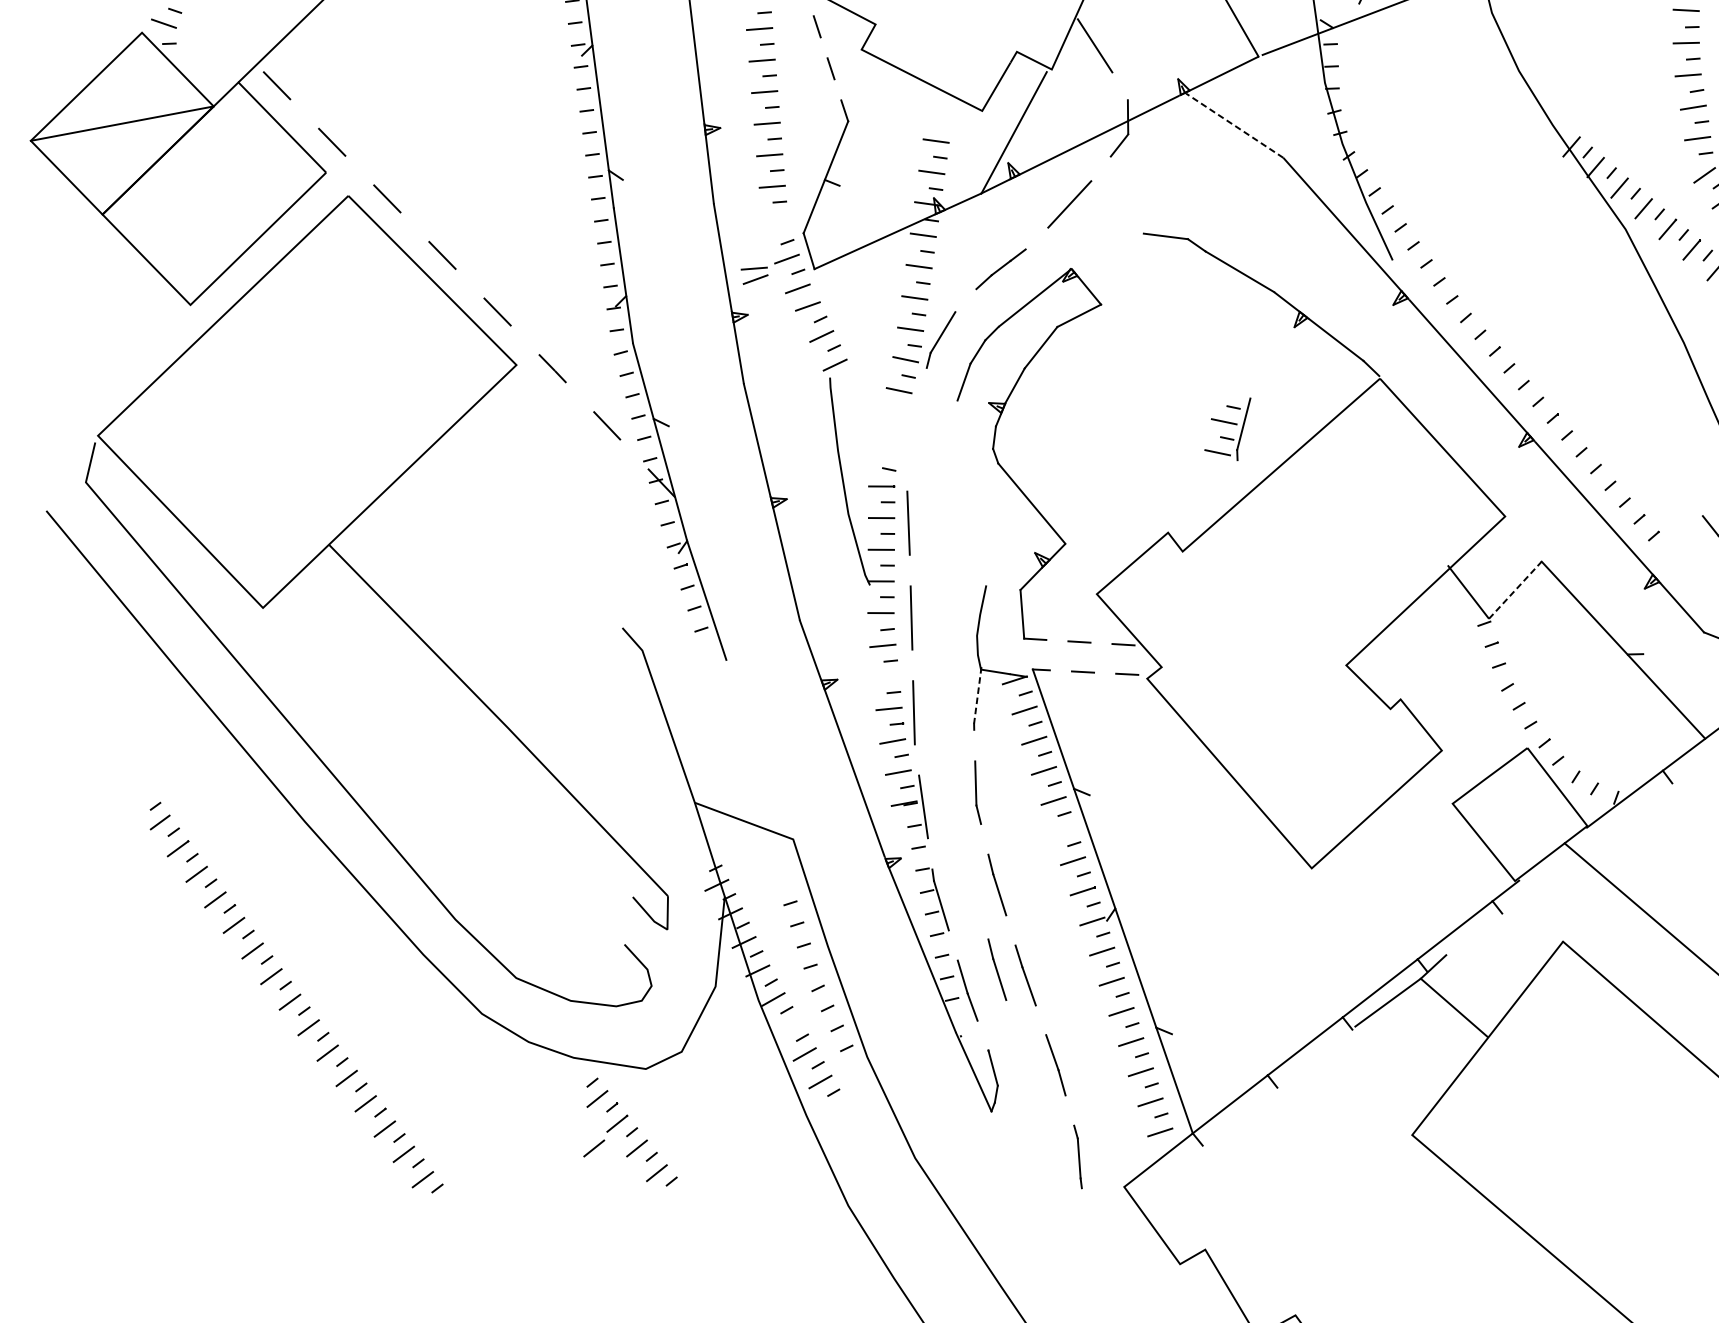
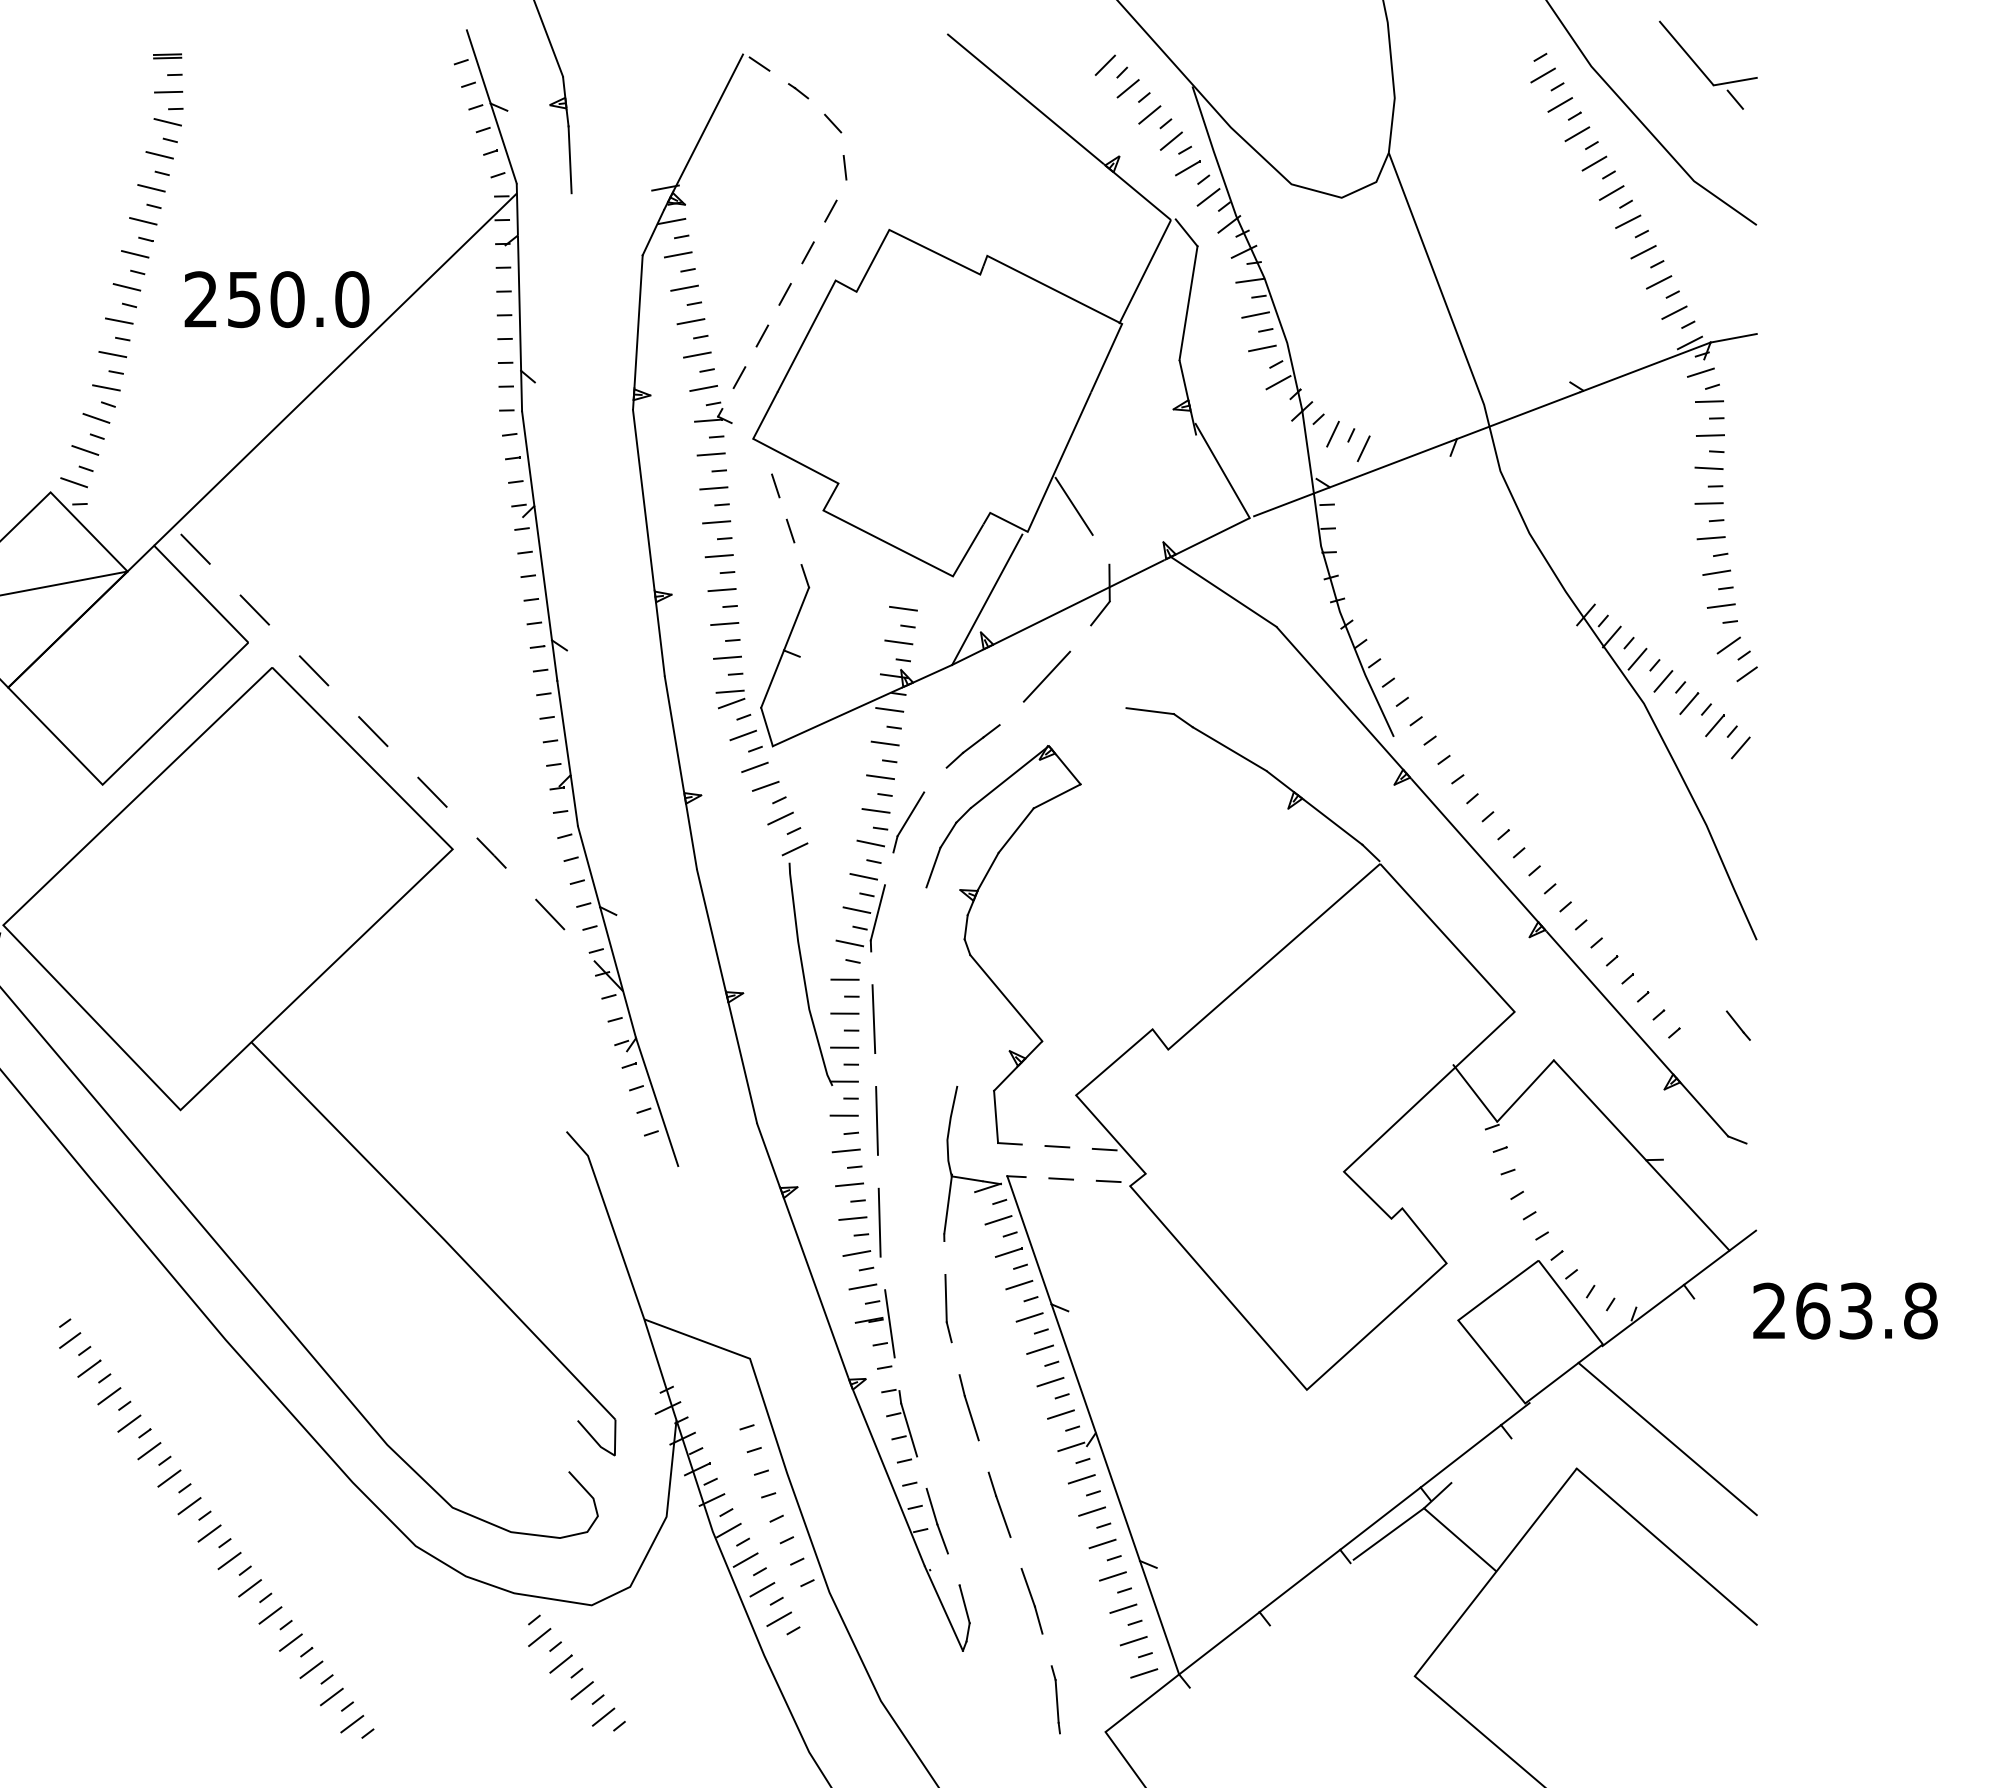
line: (1235, 125) -> (1224, 592), dashed -> solid
part: (754, 275) -> (730, 699), moved
part: (1228, 423) -> (861, 912), moved
line: (1515, 590) -> (1525, 1091), dashed -> solid
line: (885, 677) -> (849, 1184), added
line: (978, 694) -> (948, 1203), dashed -> solid
line: (1063, 830) -> (1040, 1349), added
part: (996, 969) -> (968, 1498), removed
line: (789, 1026) -> (745, 1559), added
line: (593, 1148) -> (535, 1690), removed

